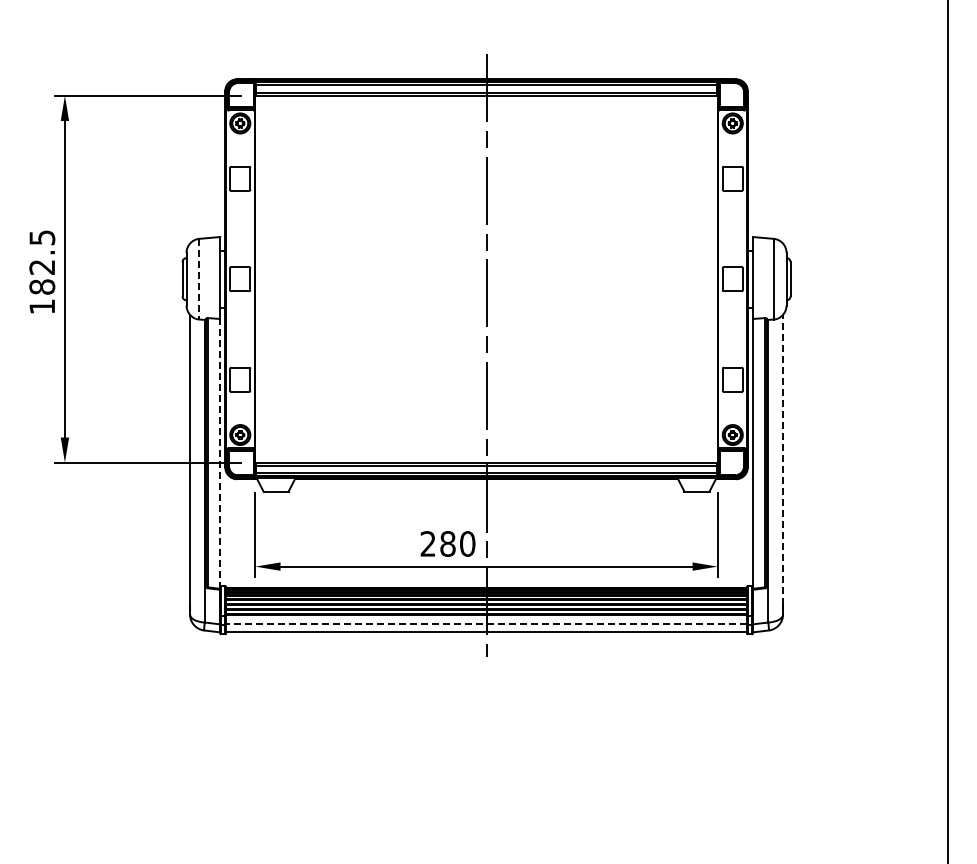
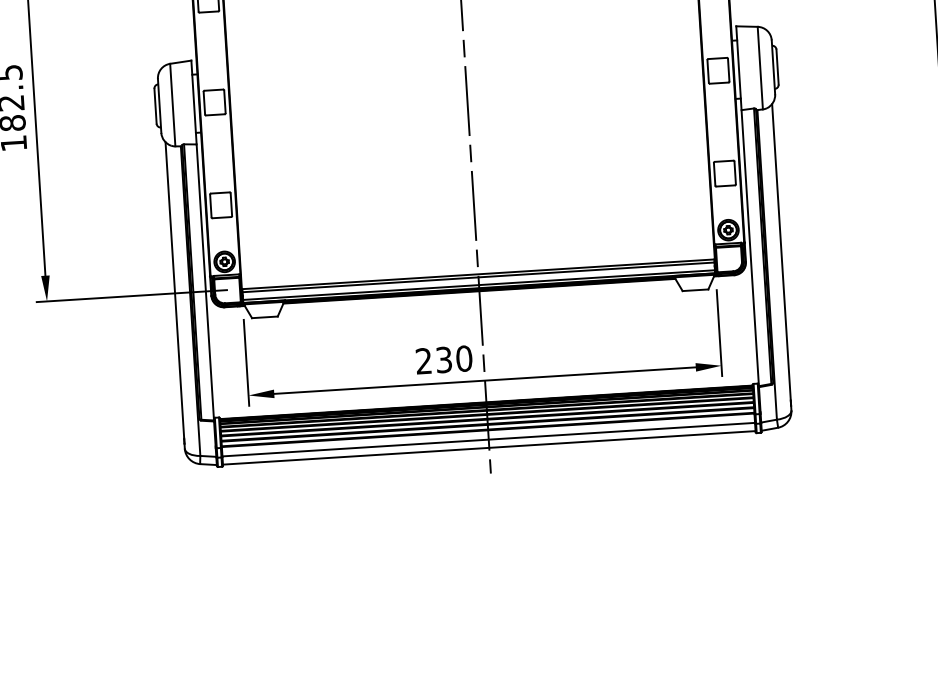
line: (199, 279) -> (172, 105), dashed -> solid
line: (220, 453) -> (205, 282), dashed -> solid
line: (783, 459) -> (781, 251), dashed -> solid
text: (447, 543) -> (443, 359), 280 -> 230
line: (486, 624) -> (488, 439), dashed -> solid

